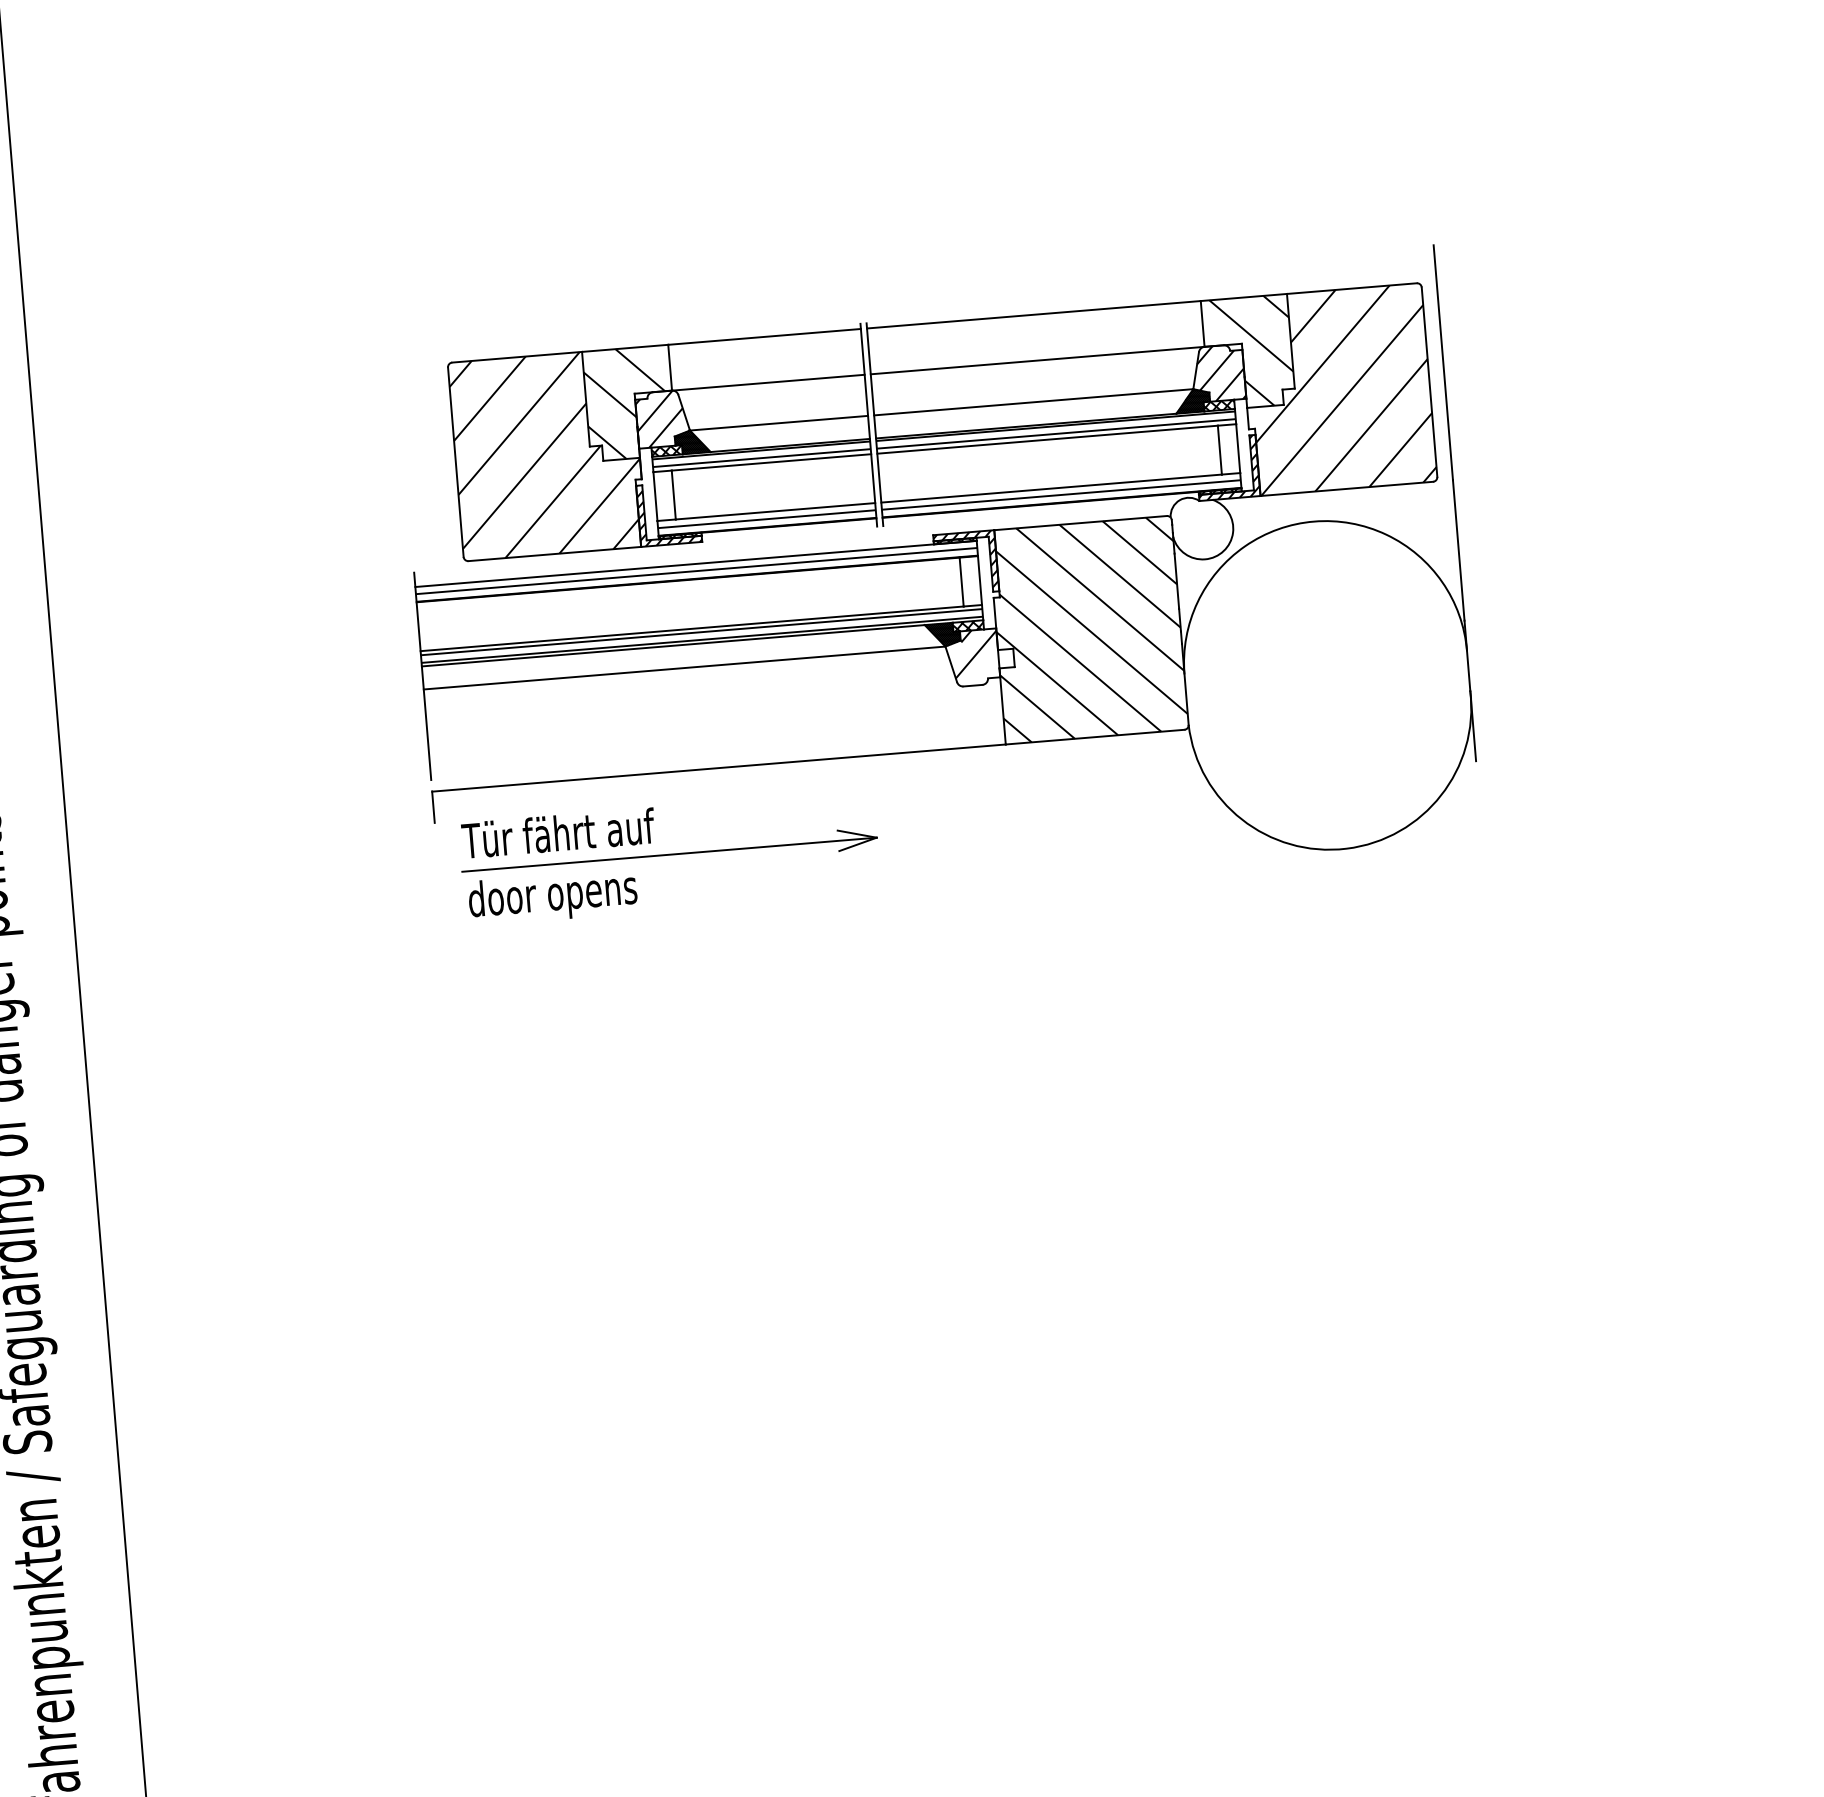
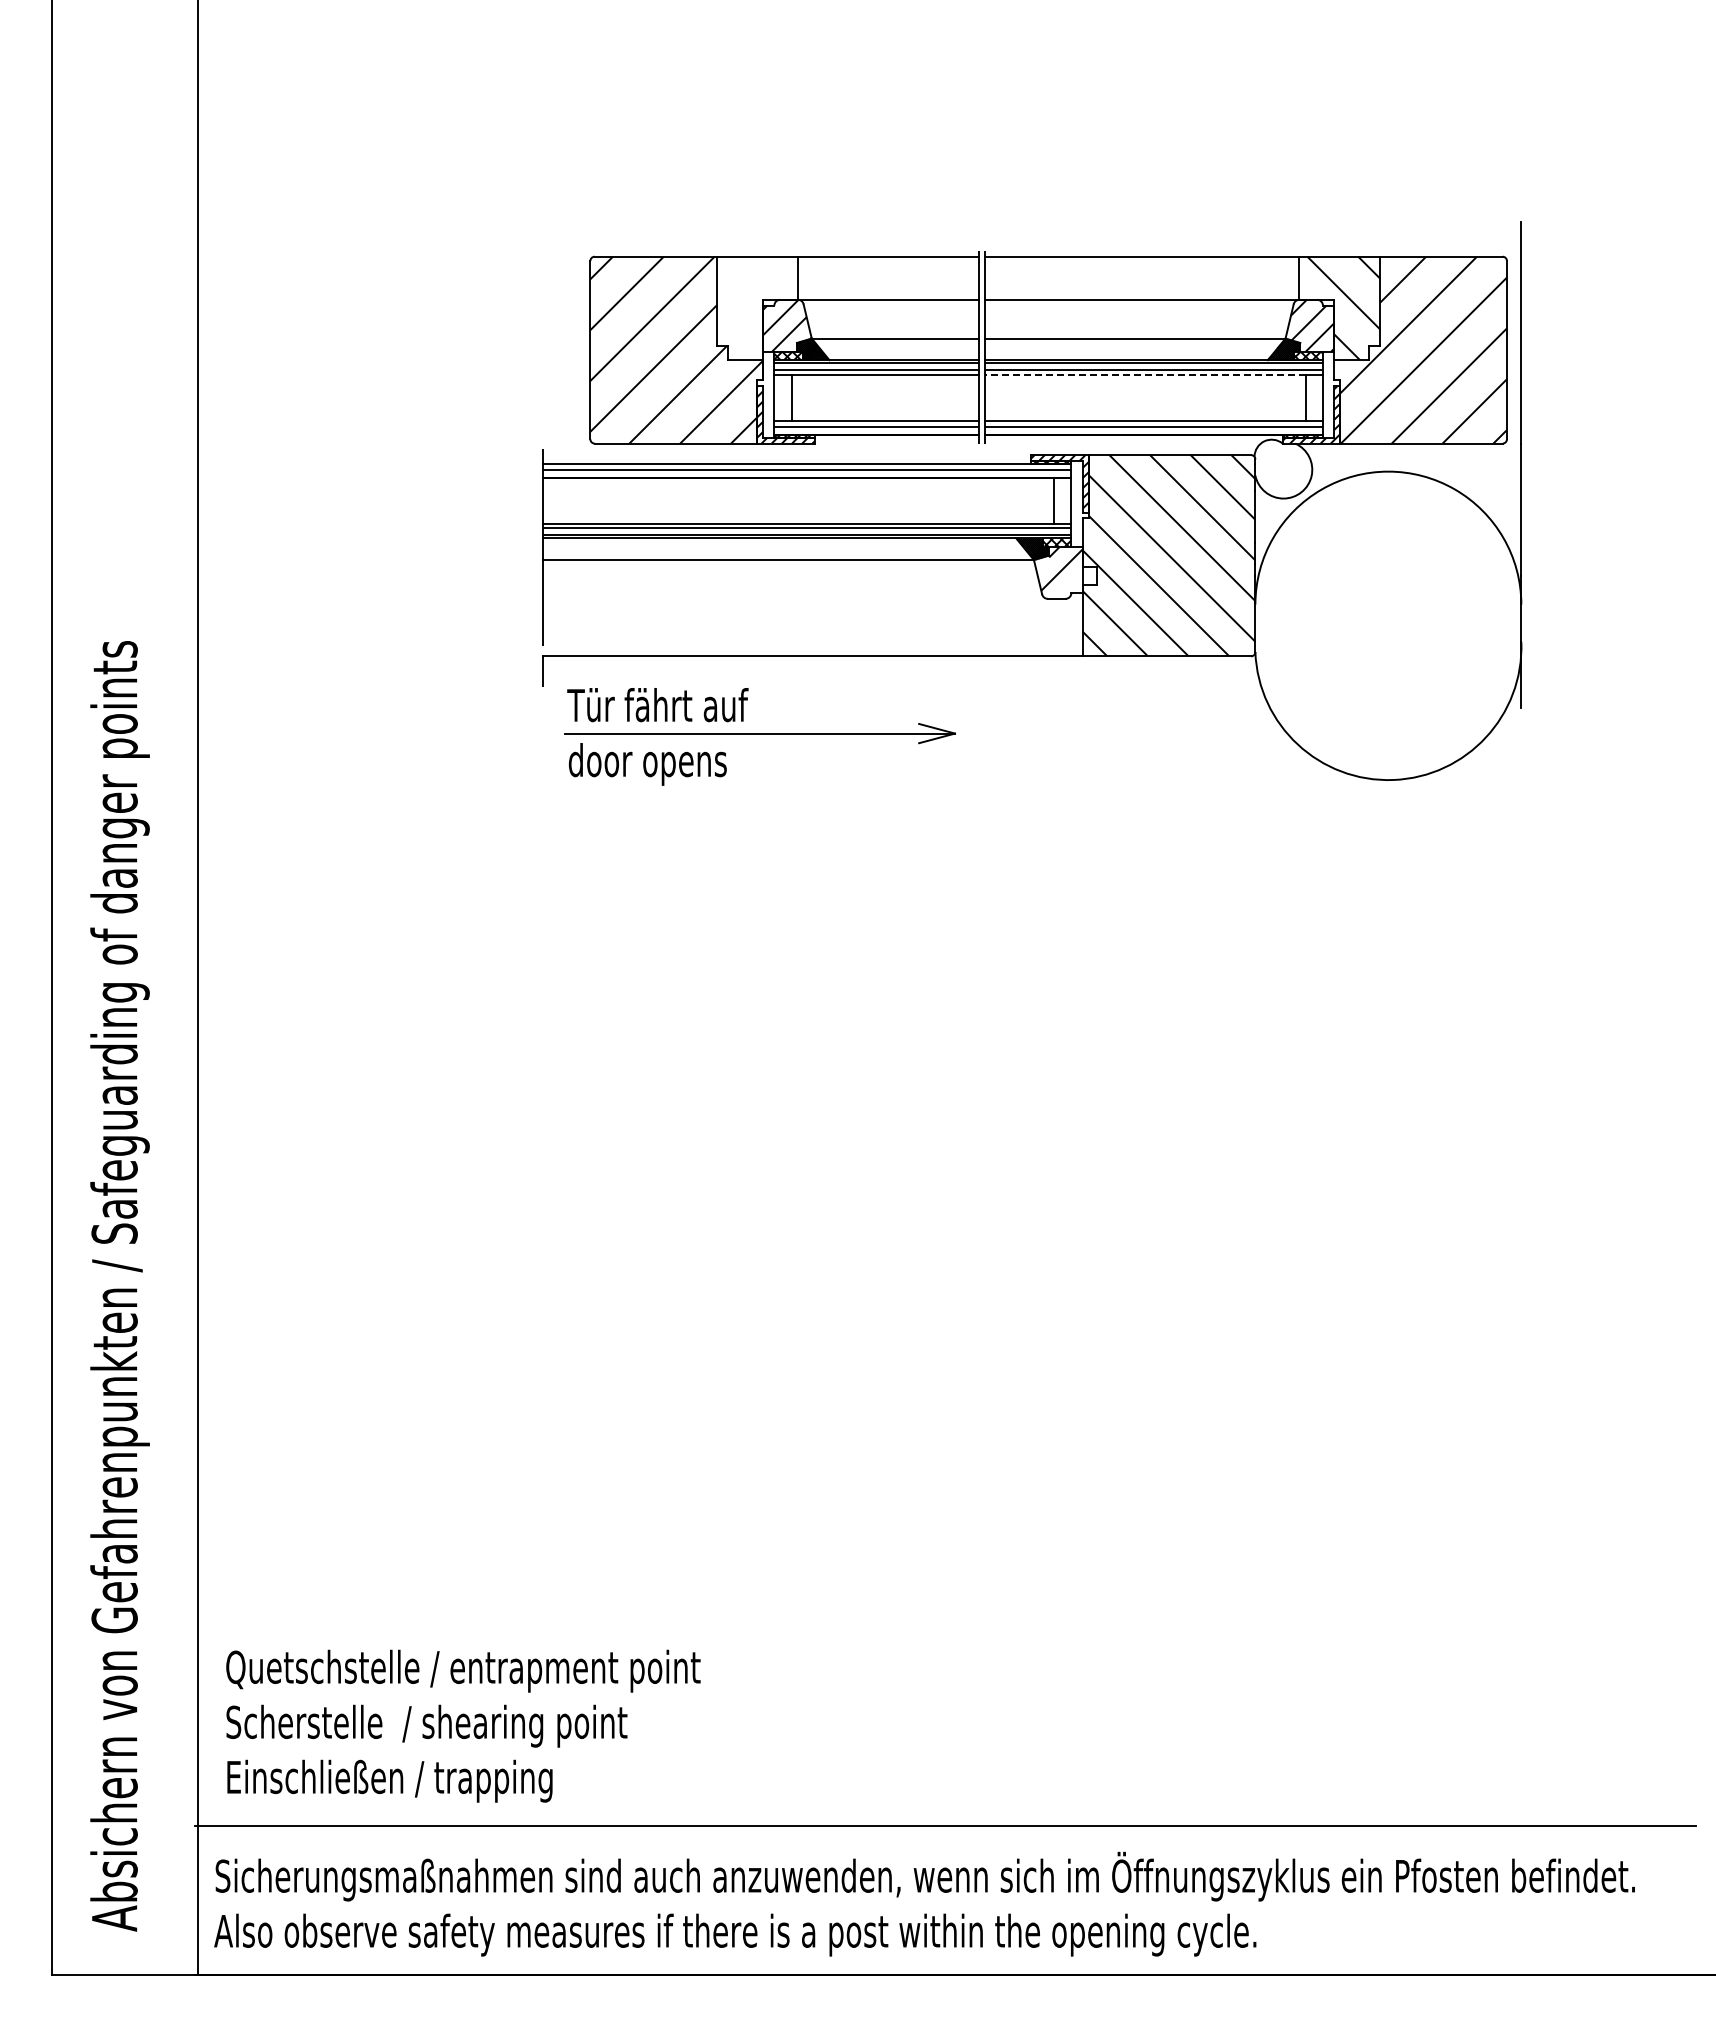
hatch: (625, 403) -> (753, 308), removed
line: (1046, 439) -> (1144, 374), solid -> dashed

